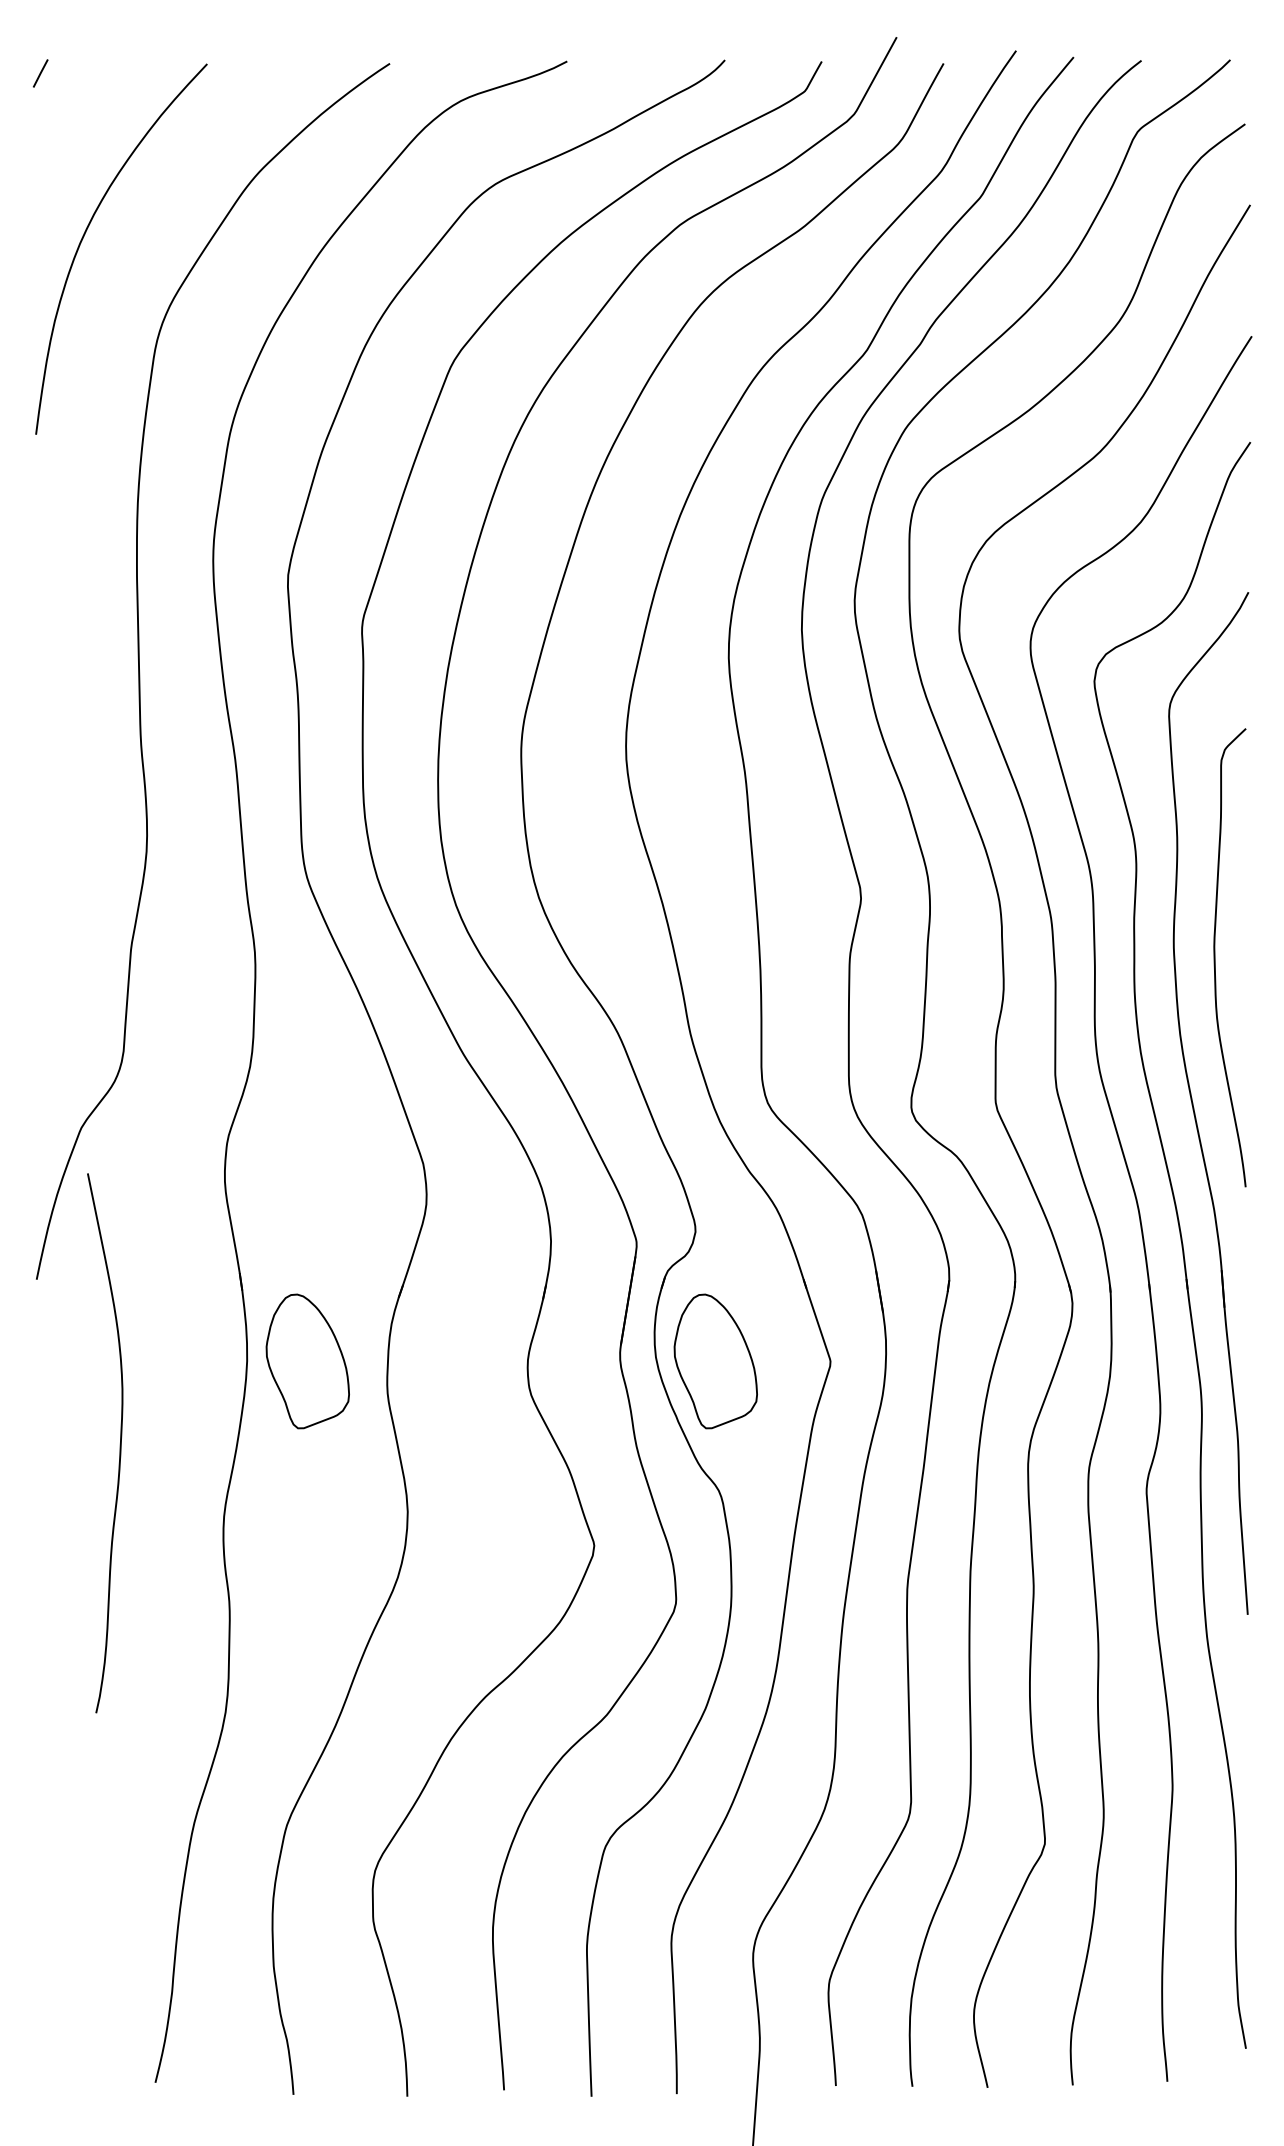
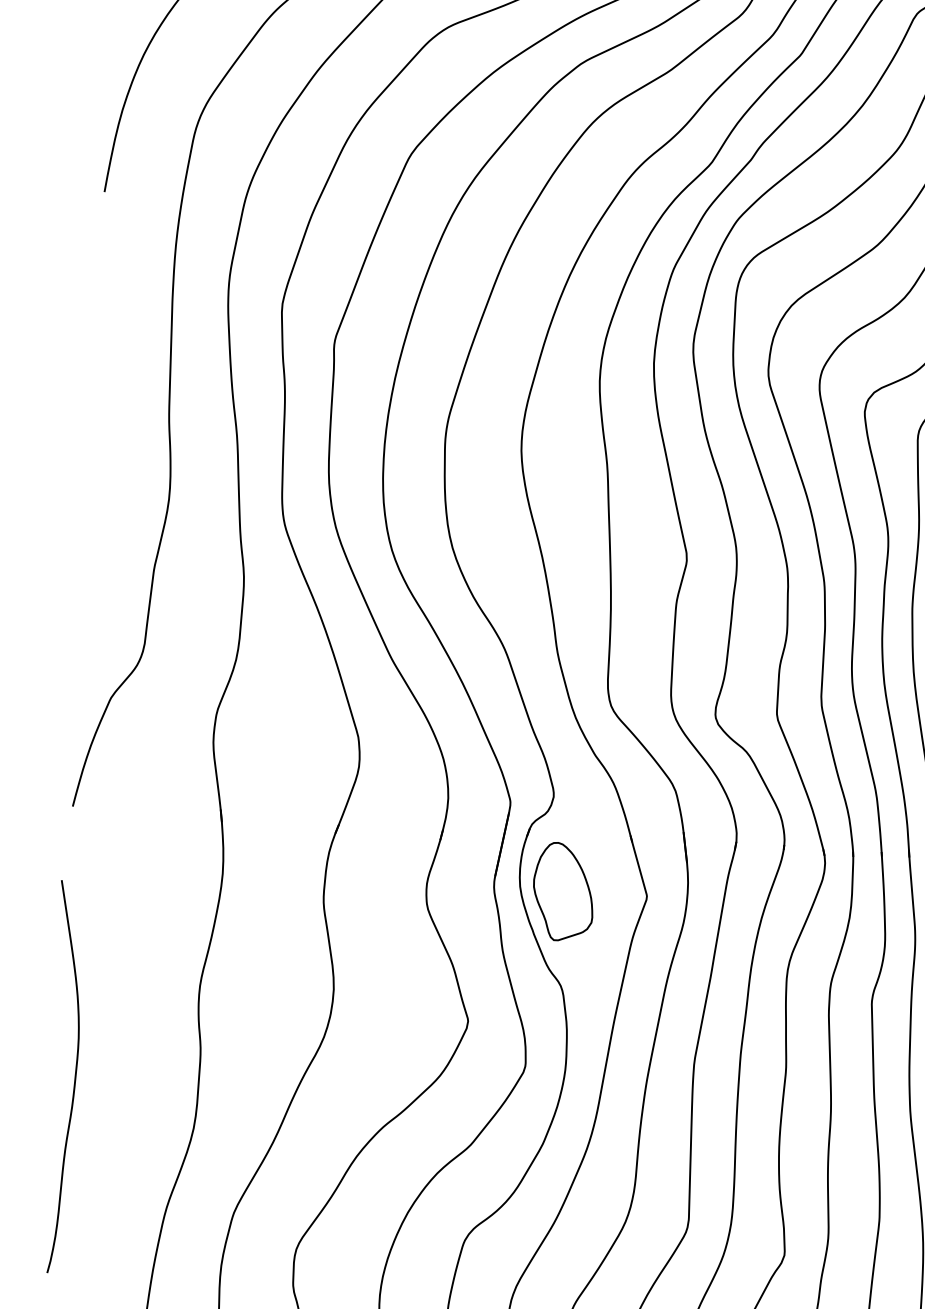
part: (307, 1361) -> (266, 876), removed
curve: (119, 1444) -> (74, 1078), moved

